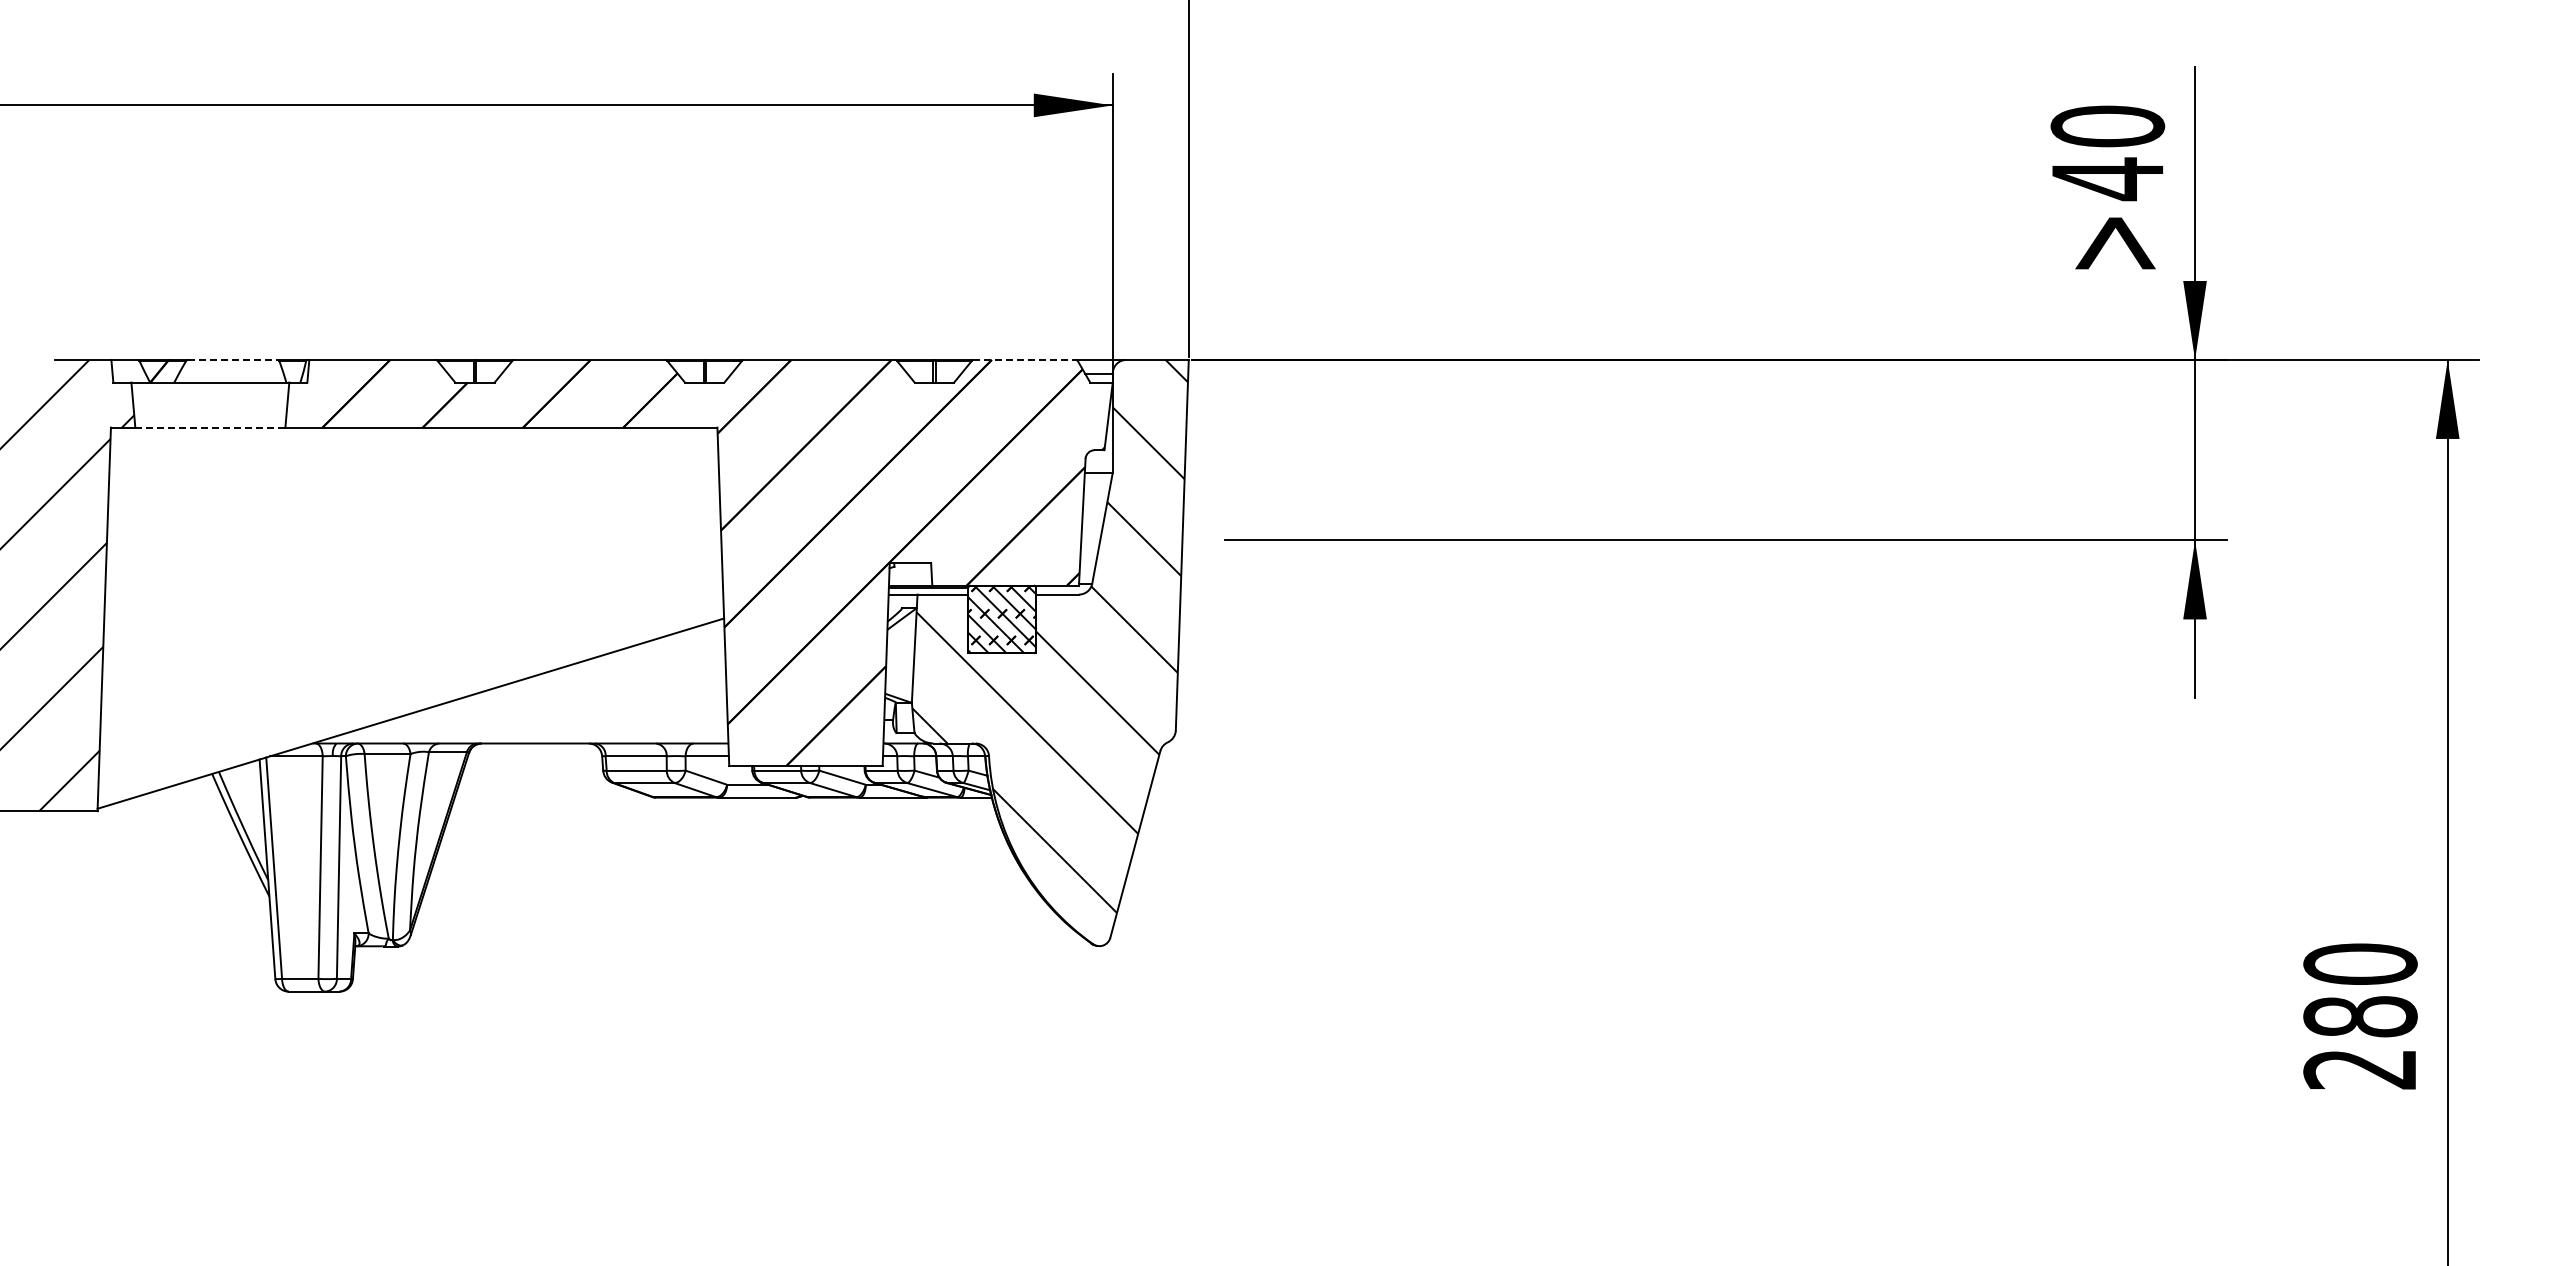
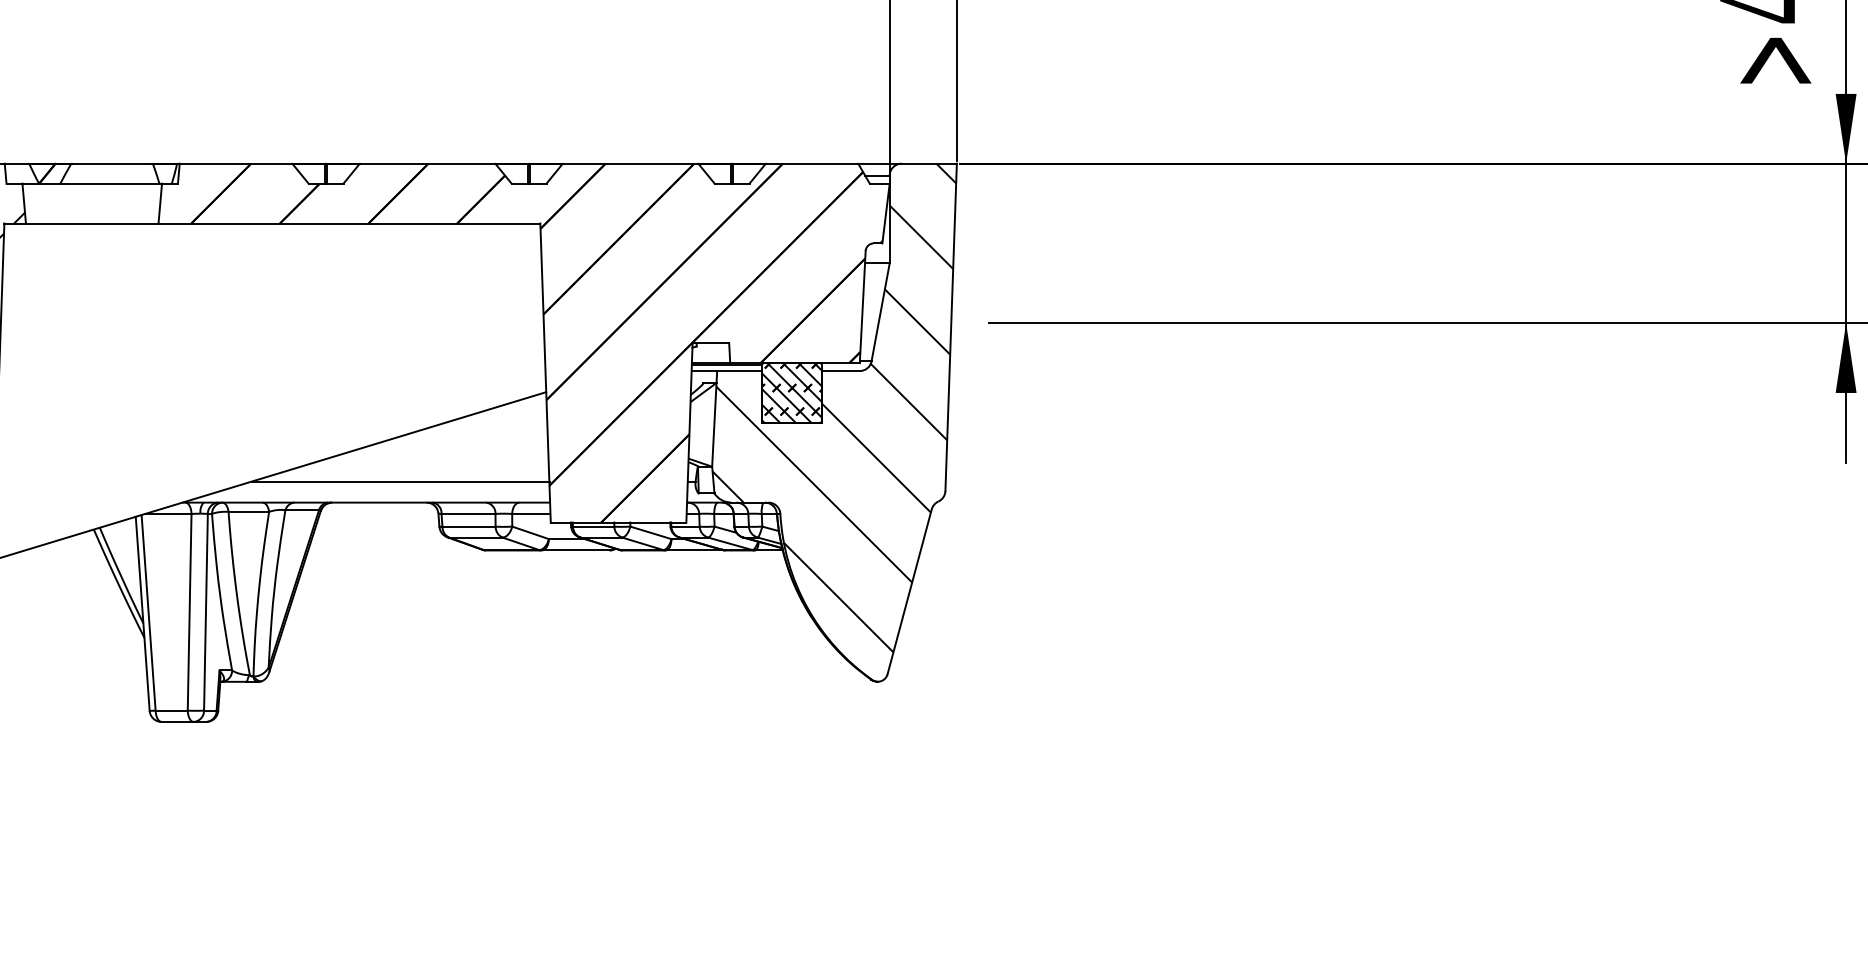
line: (233, 359) -> (112, 163), dashed -> solid
line: (1025, 359) -> (812, 163), dashed -> solid
line: (209, 427) -> (91, 223), dashed -> solid
line: (559, 719) -> (400, 481), added

